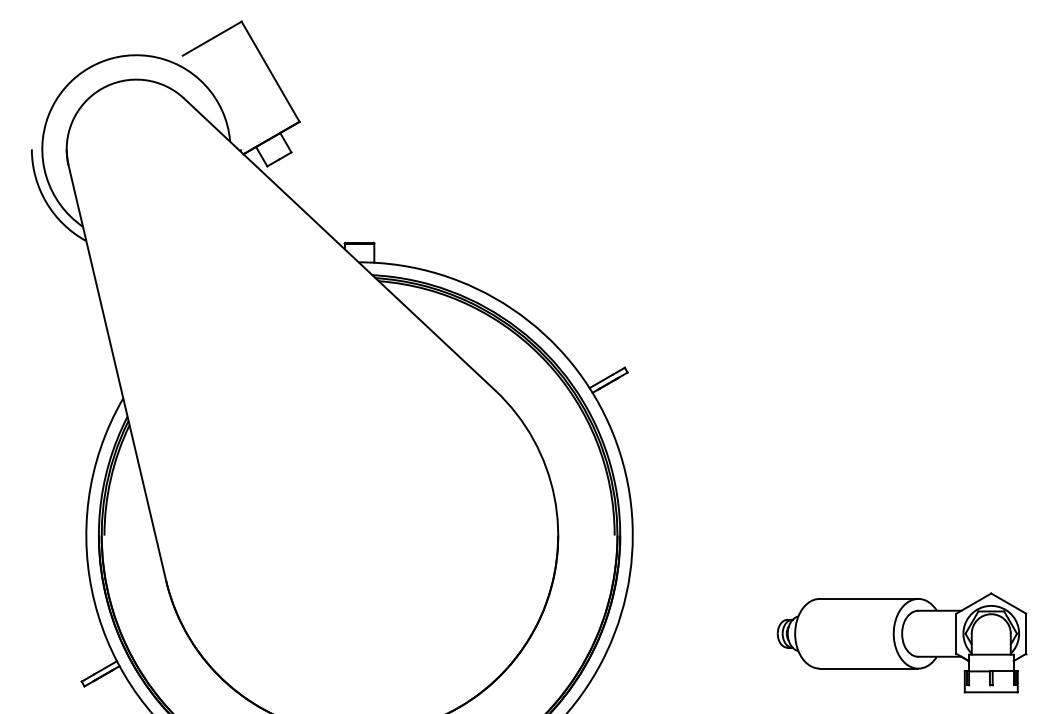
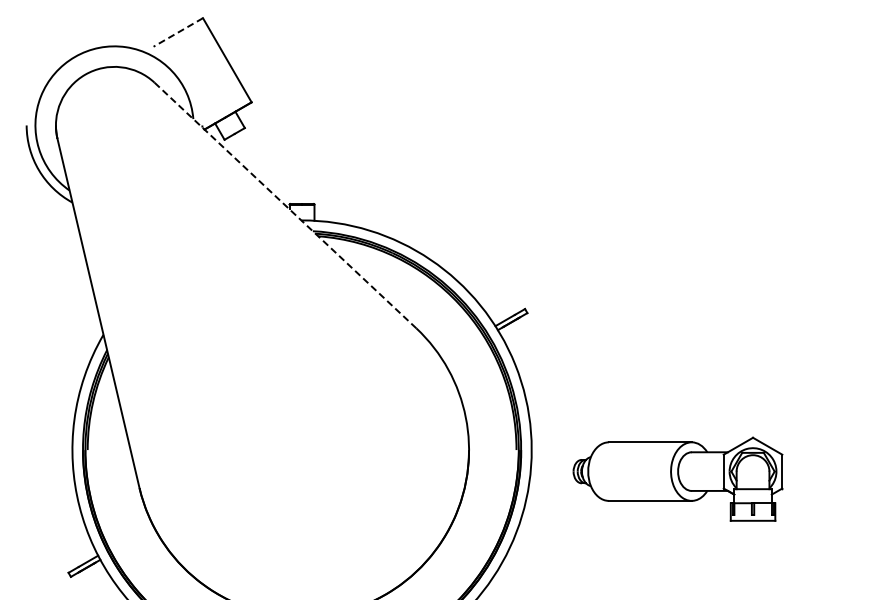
line: (212, 38) -> (178, 32), solid -> dashed
line: (339, 244) -> (285, 205), solid -> dashed
part: (901, 641) -> (677, 478), moved

